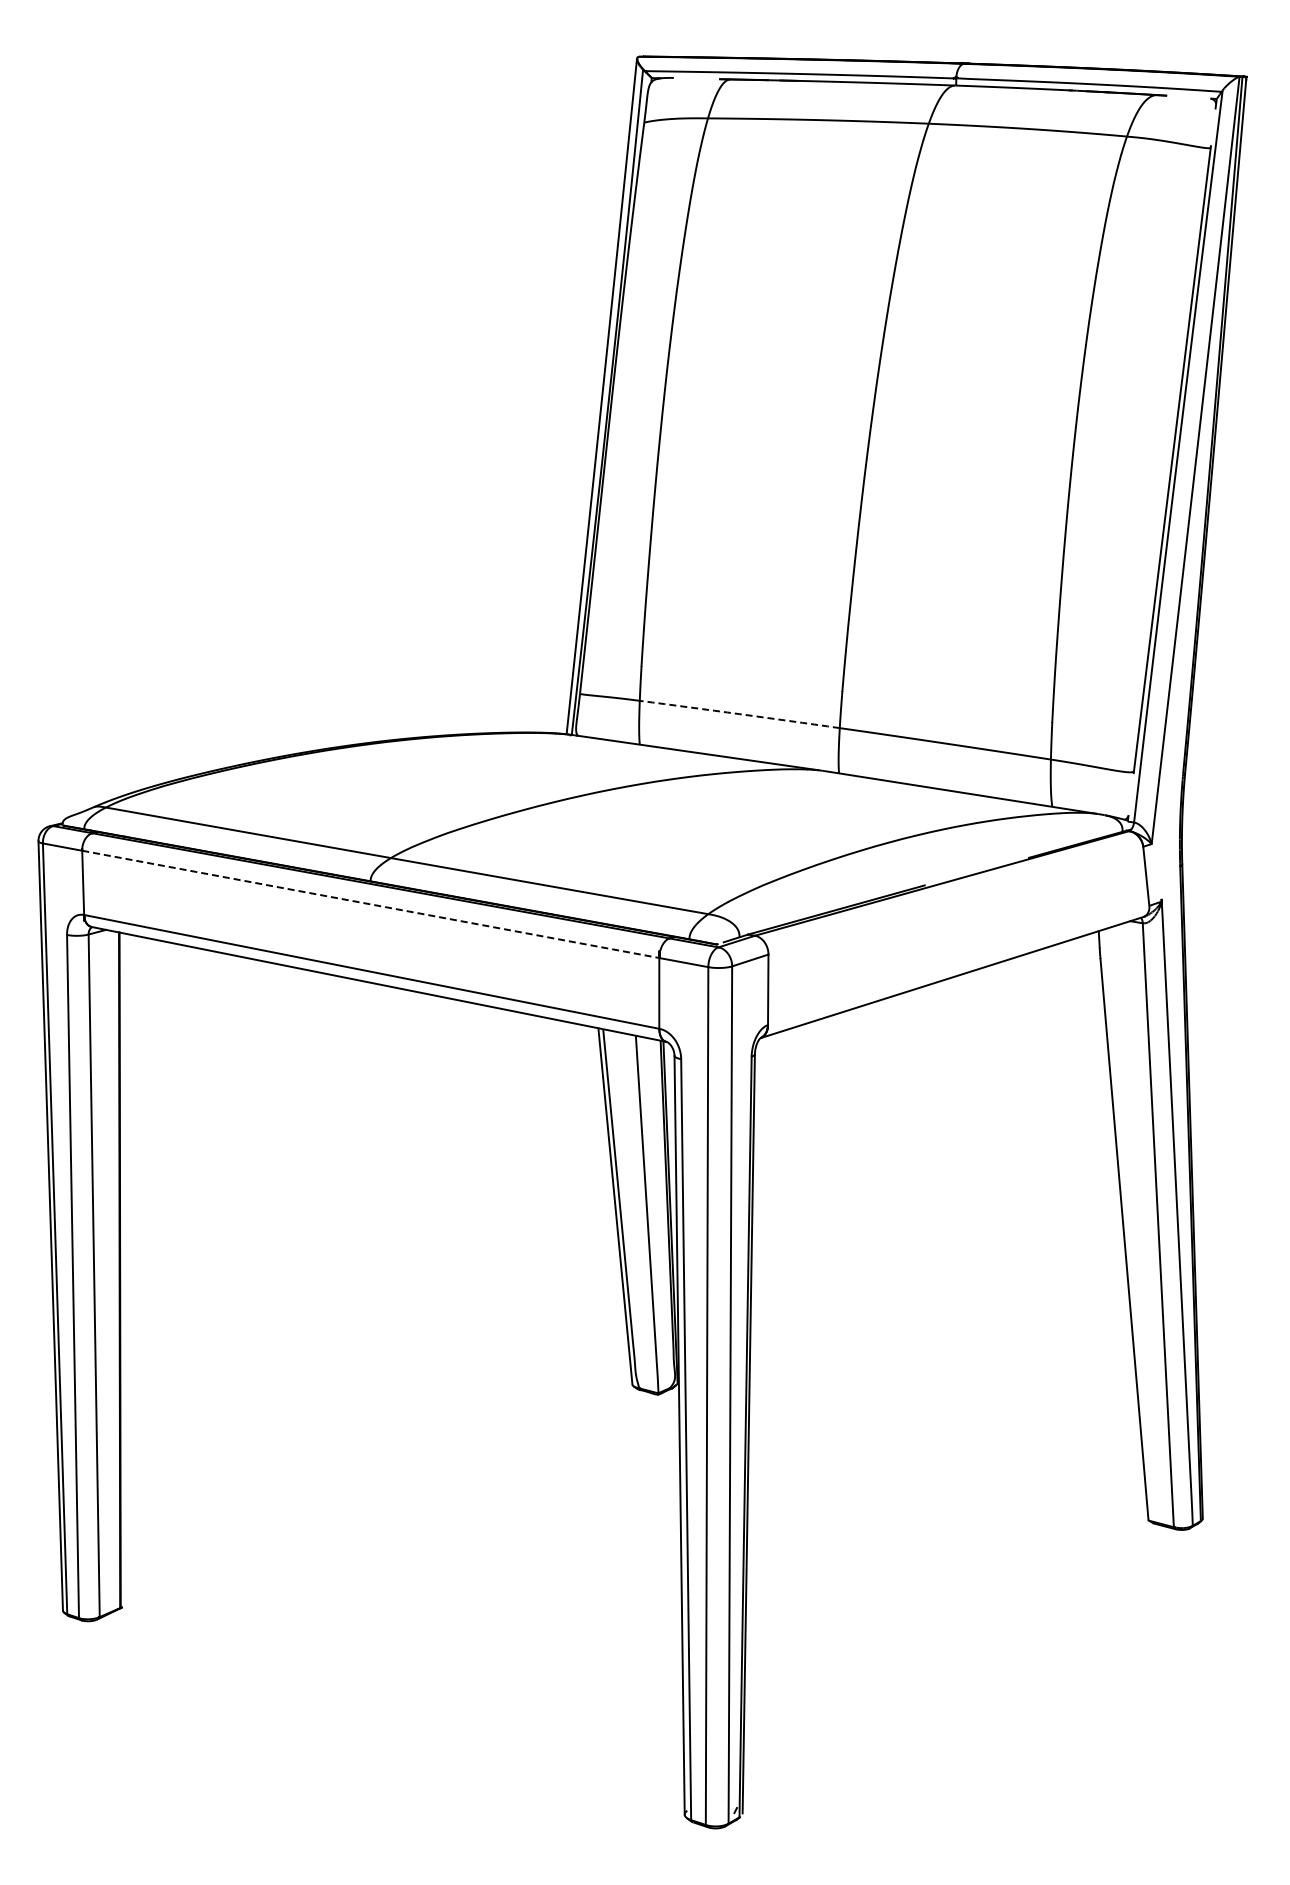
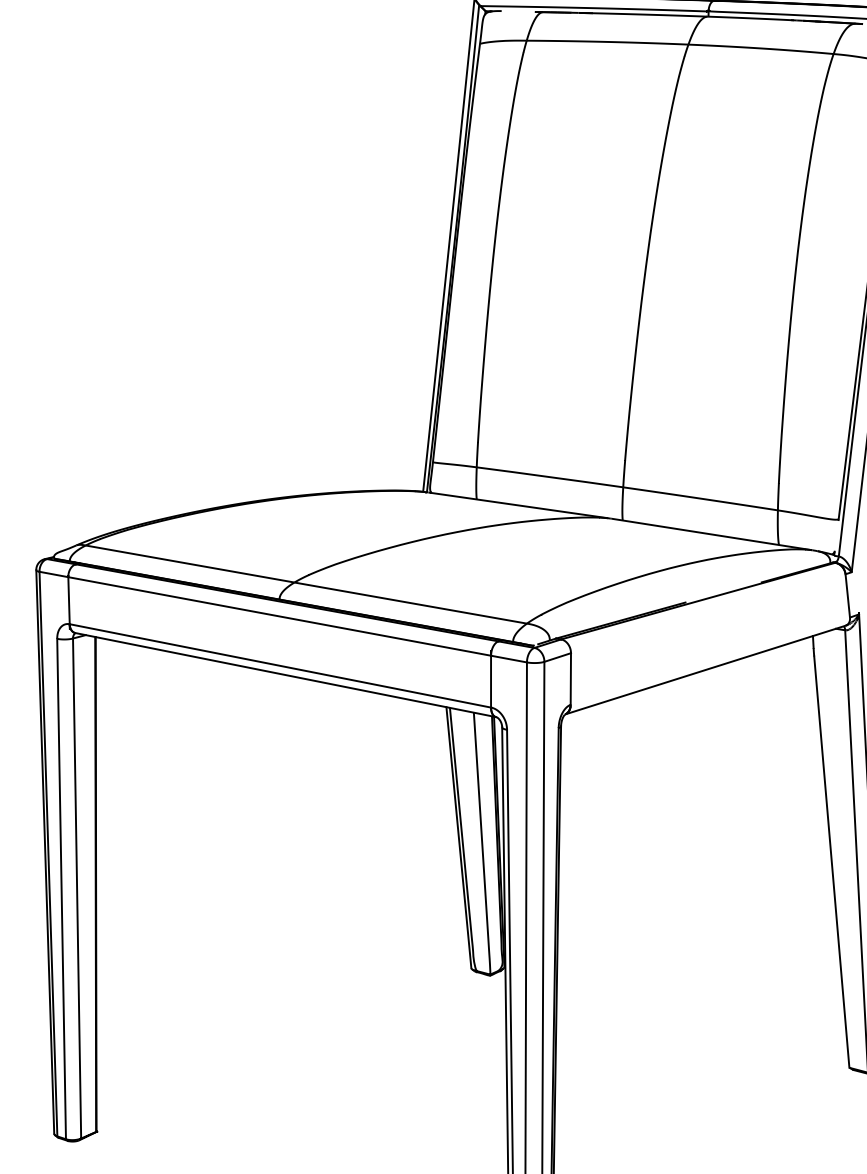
arc: (739, 714) -> (549, 477), dashed -> solid
line: (371, 904) -> (280, 616), dashed -> solid

